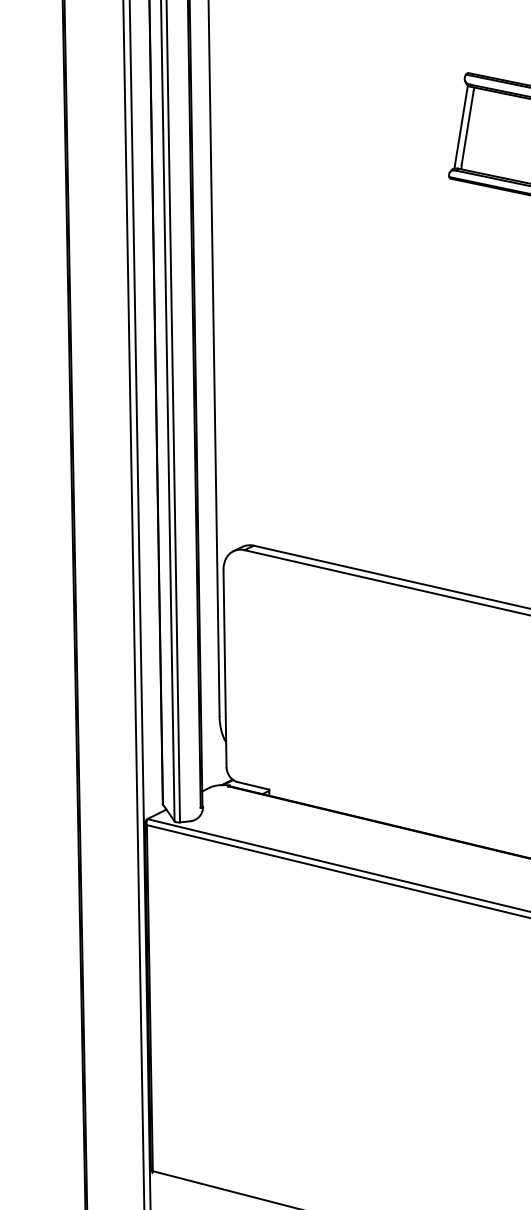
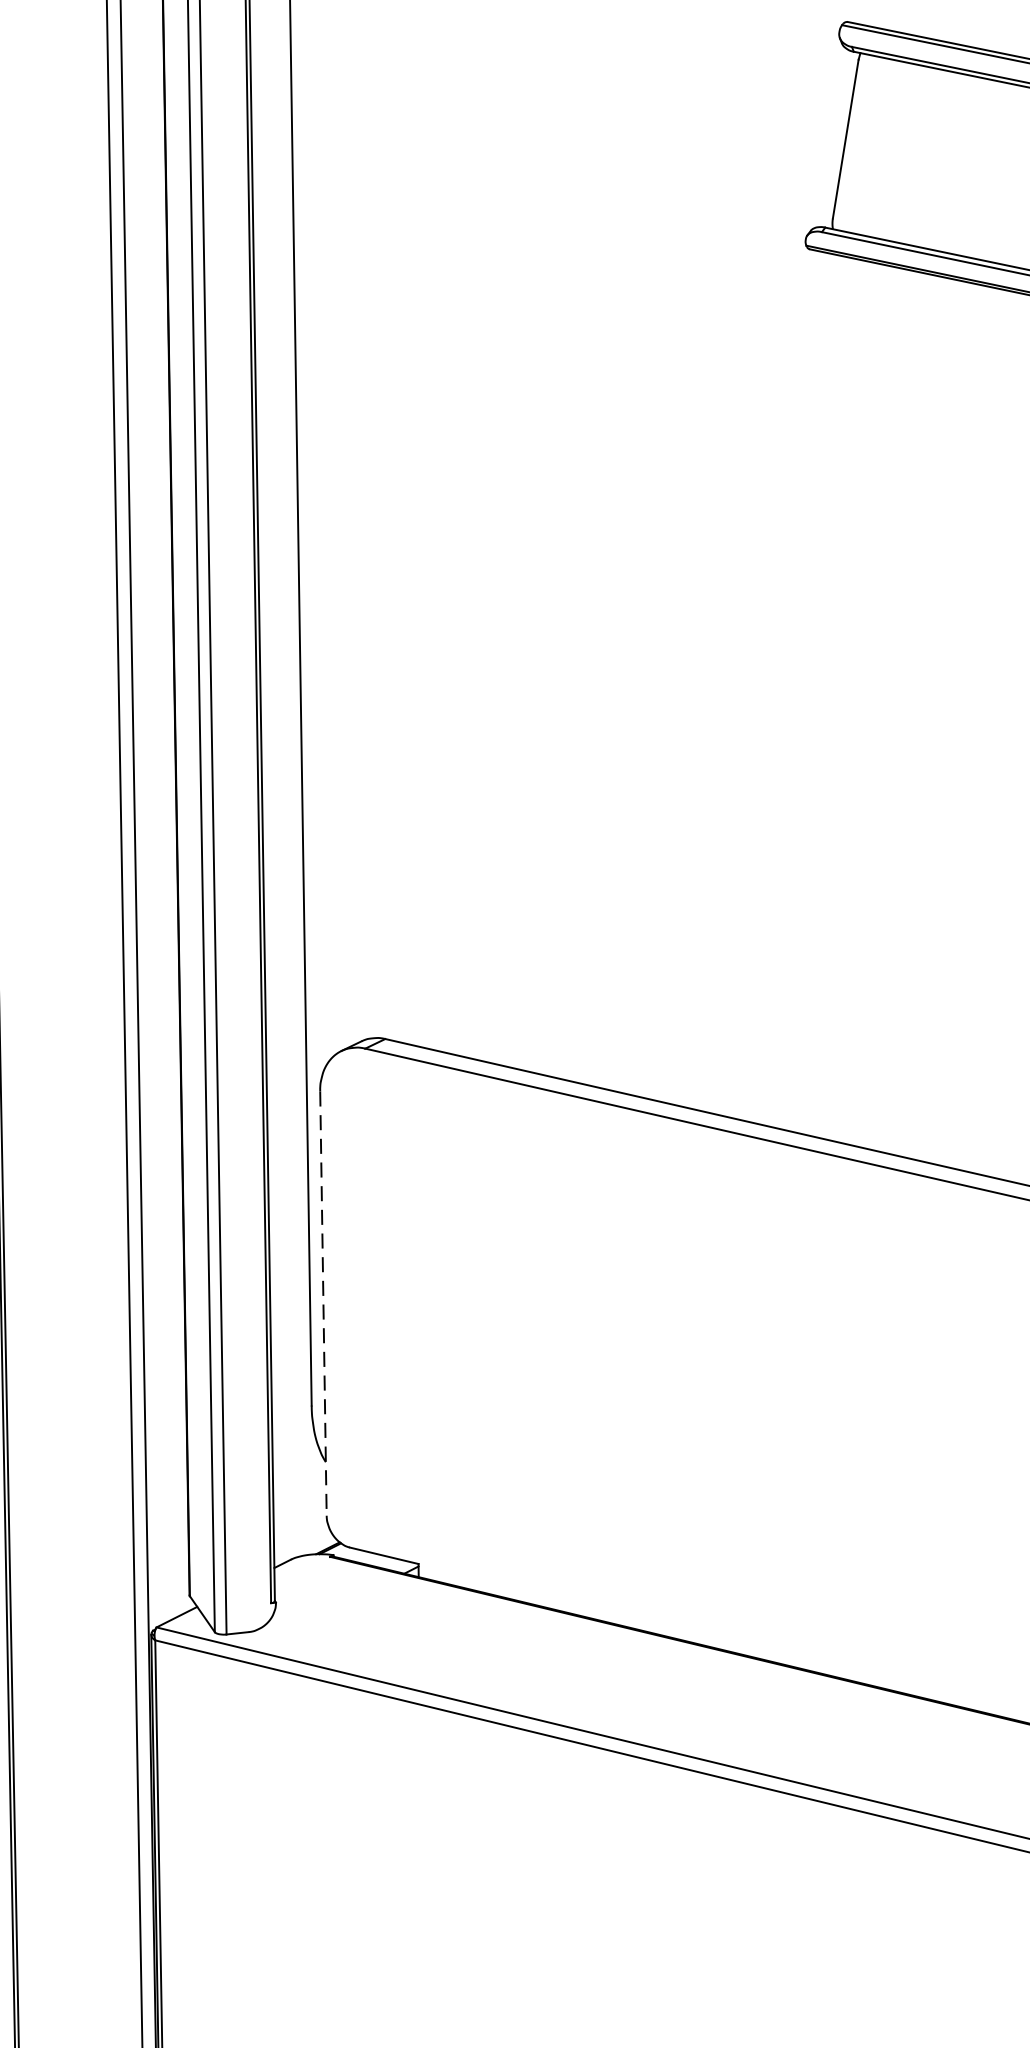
line: (460, 126) -> (830, 136), removed
line: (225, 668) -> (324, 1303), solid -> dashed

